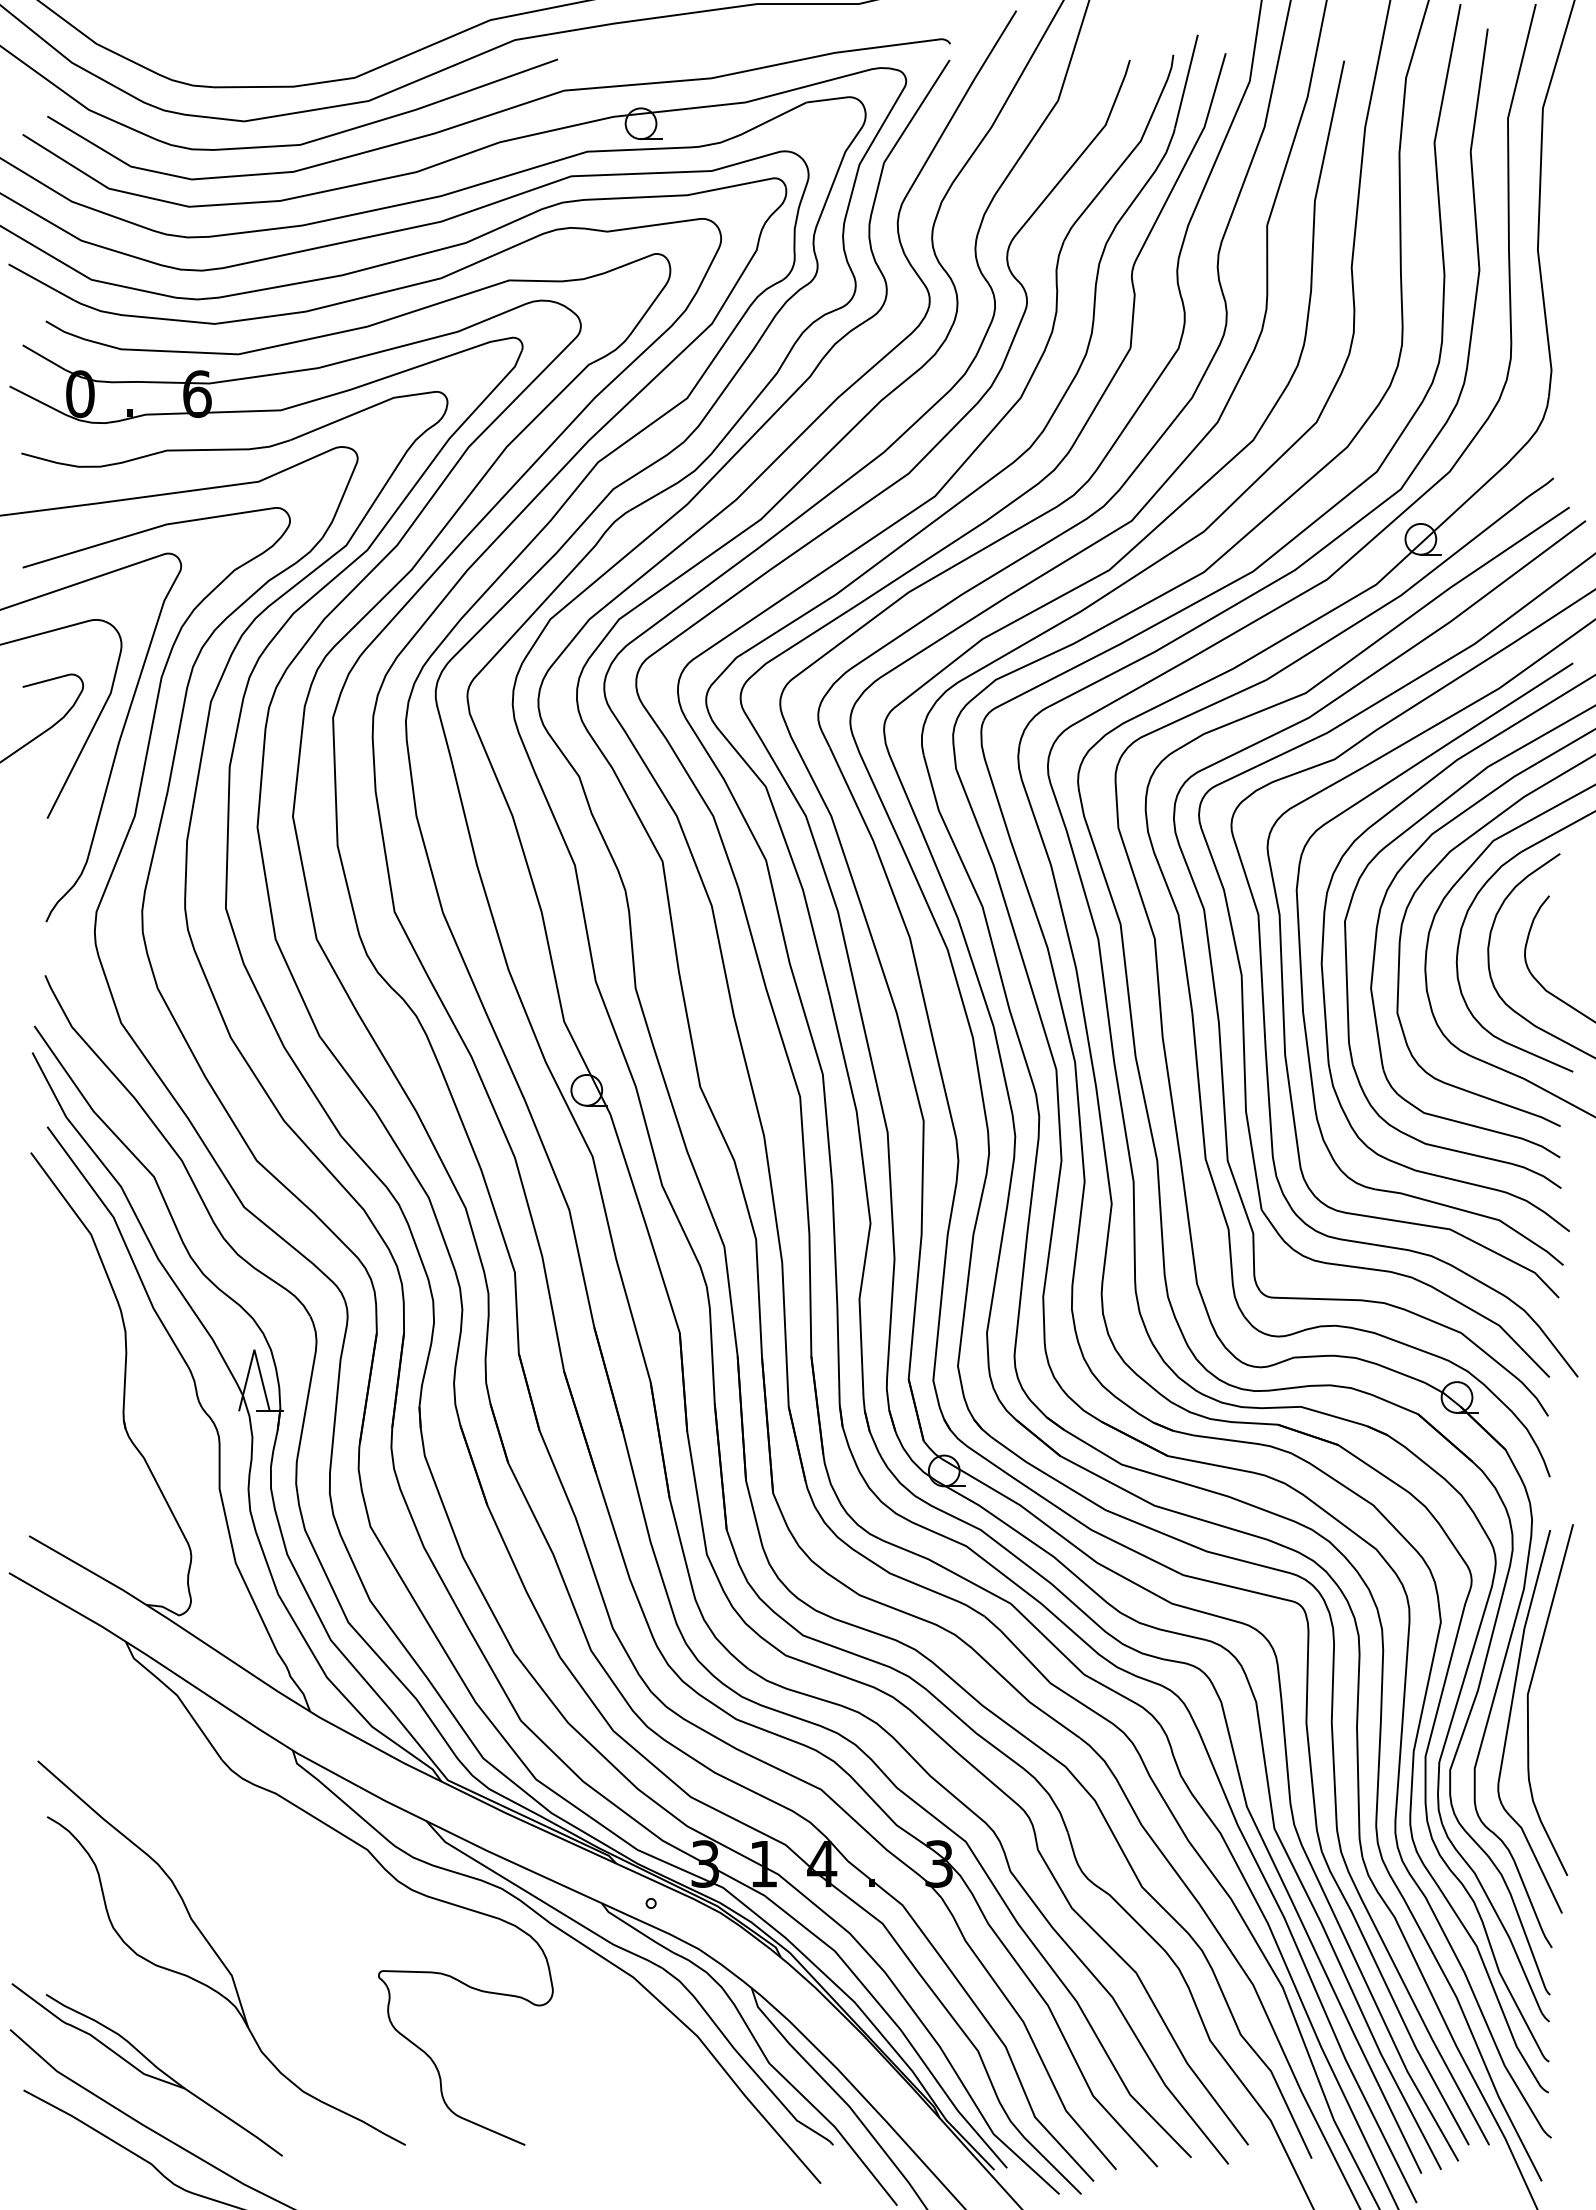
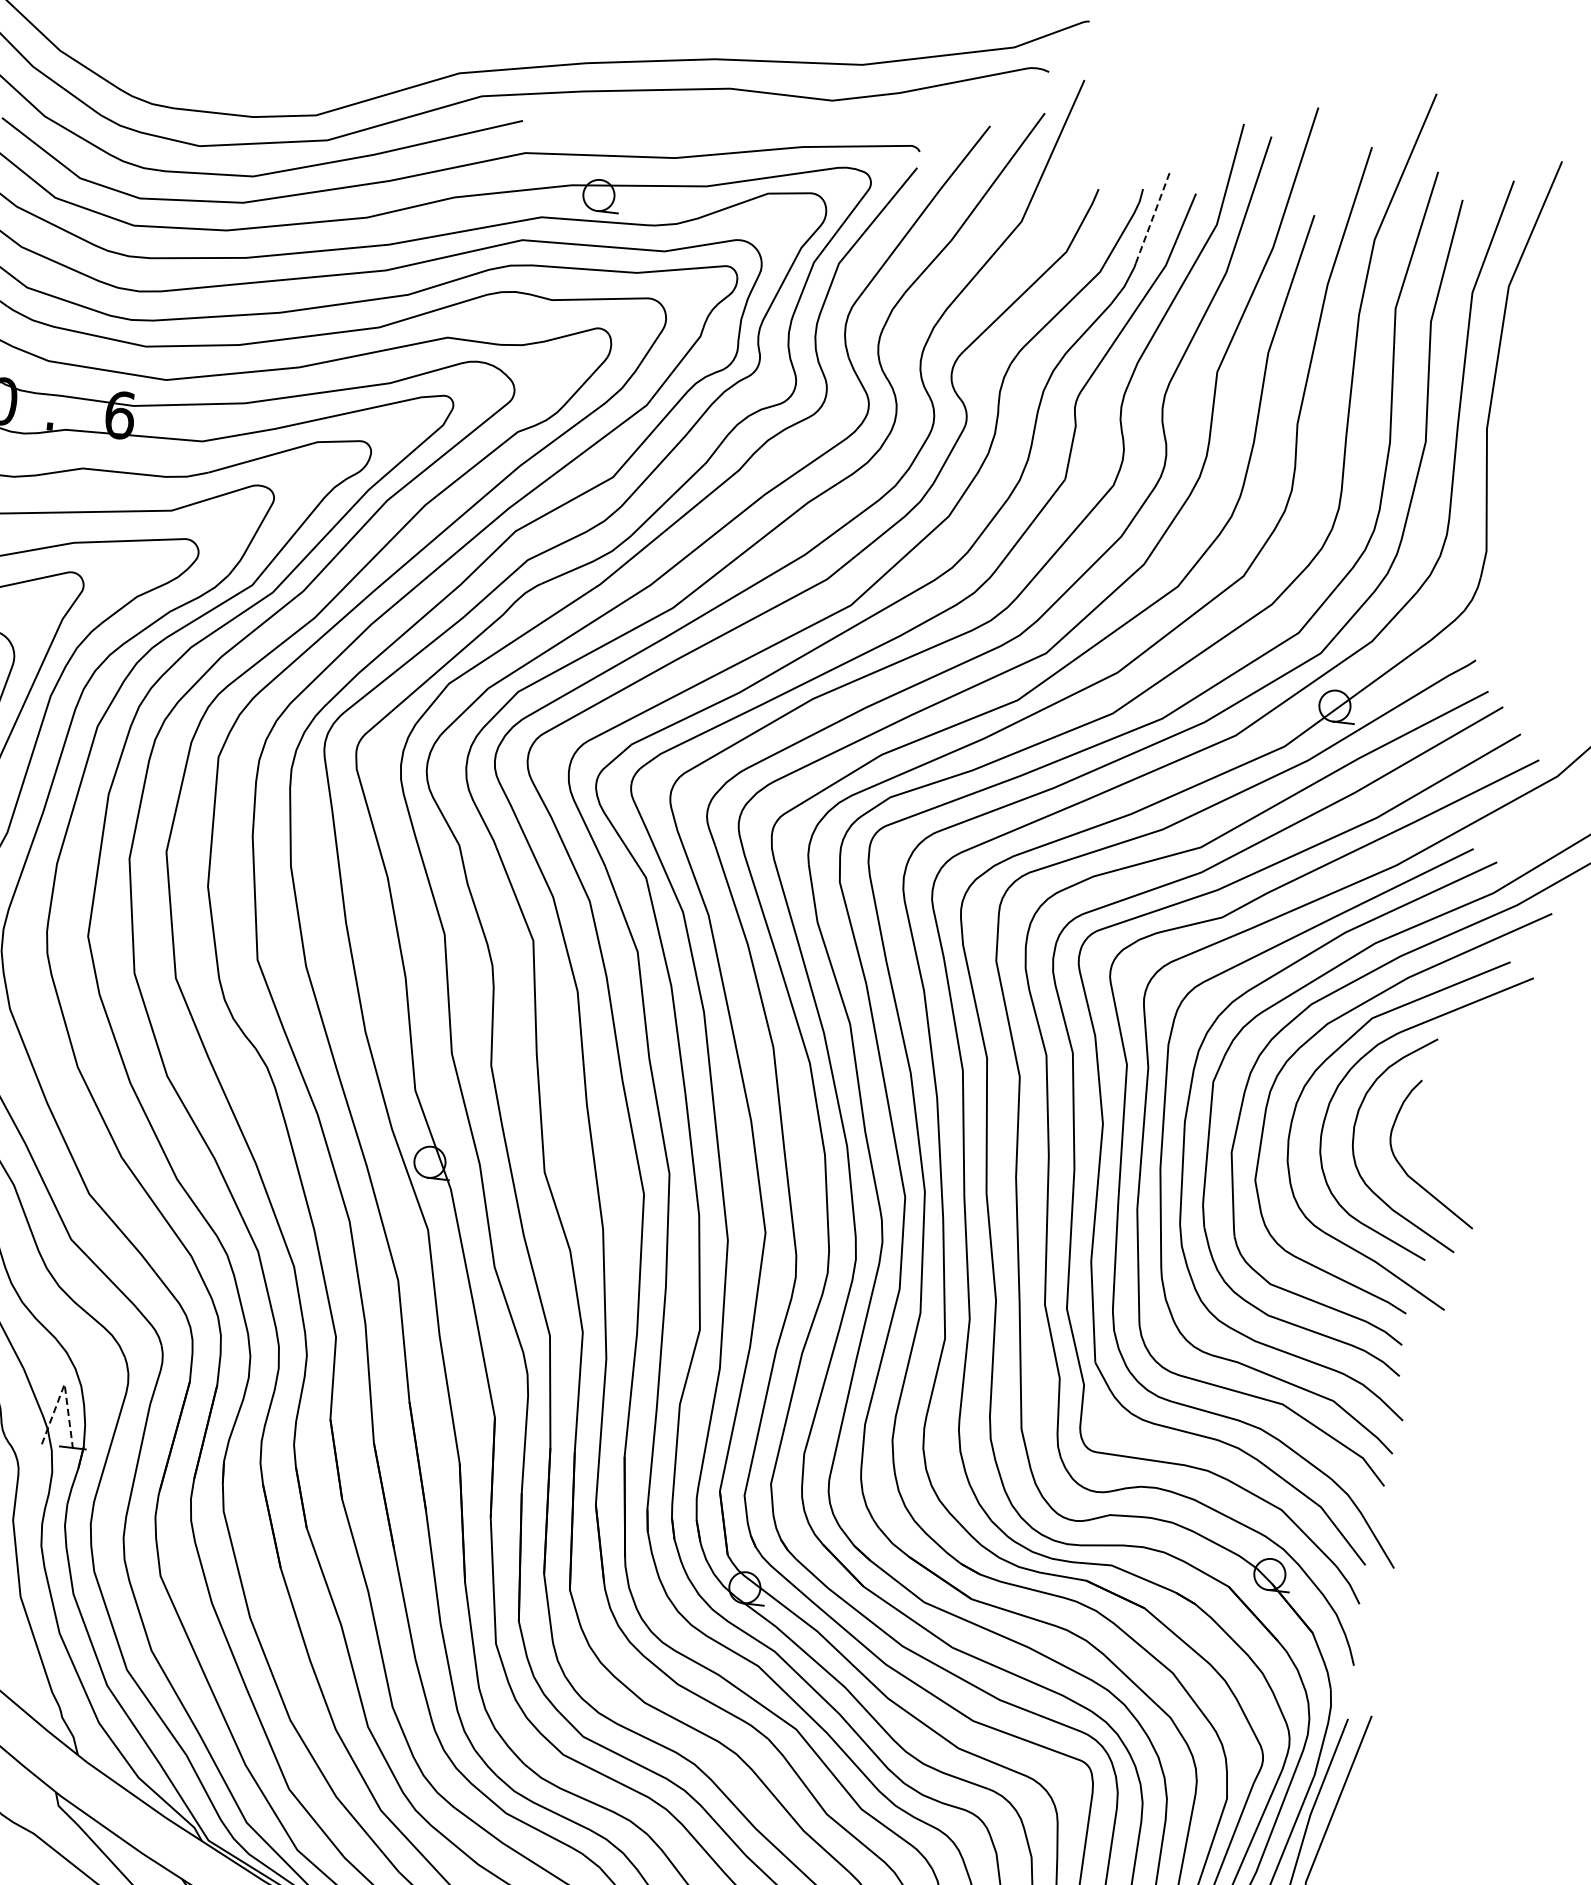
line: (1186, 81) -> (1153, 217), solid -> dashed
line: (254, 1349) -> (64, 1383), solid -> dashed

